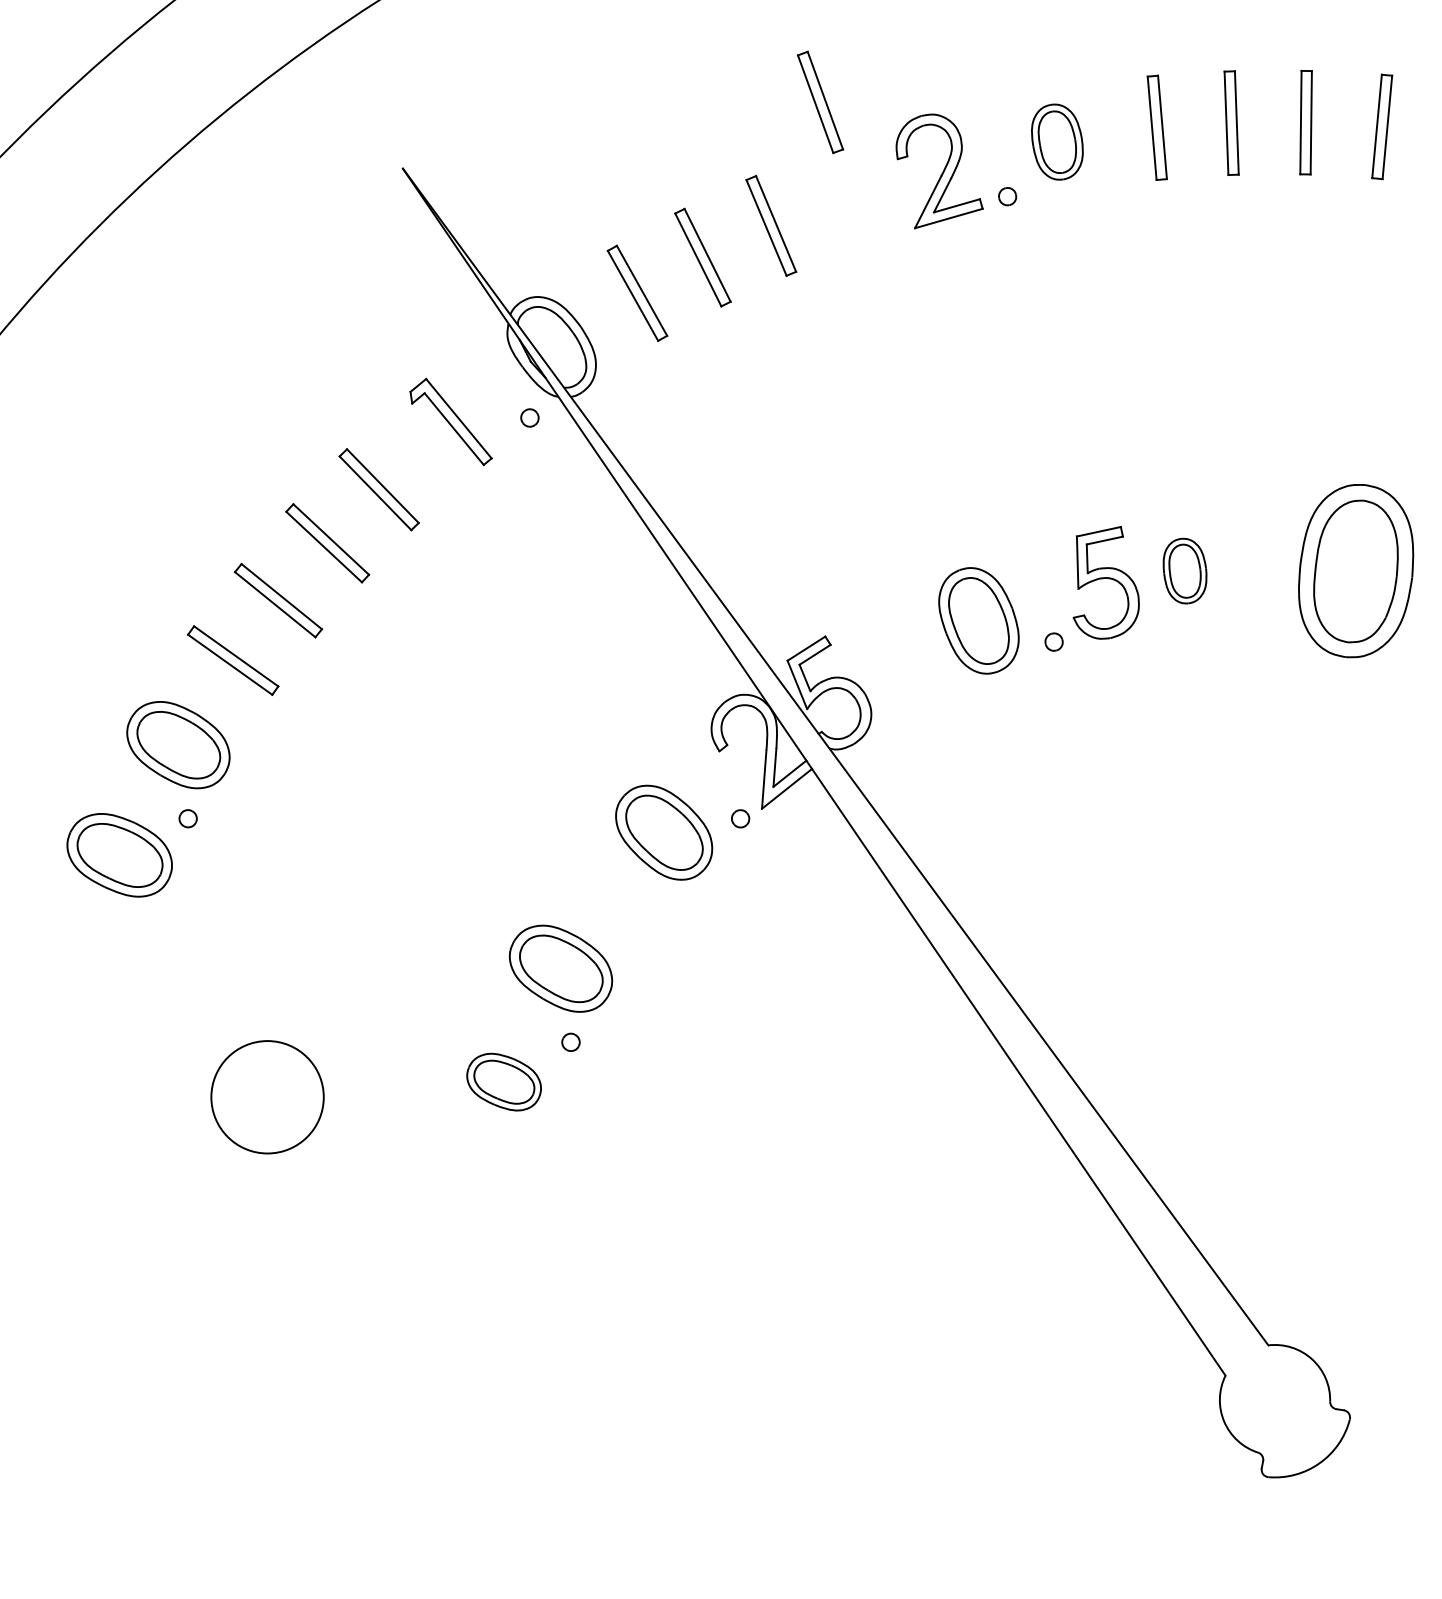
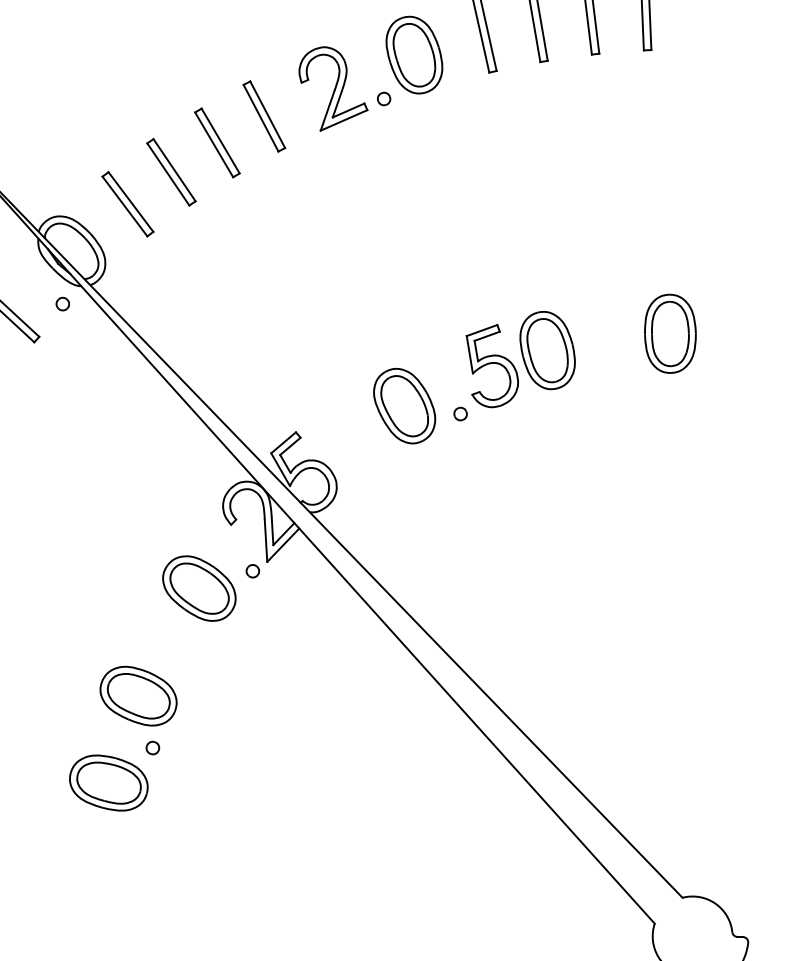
part: (820, 102) -> (264, 116), moved
part: (1057, 141) -> (414, 54), size x1.43
part: (1184, 570) -> (547, 350), size x1.67
part: (1355, 570) -> (669, 333), size x0.62
part: (503, 1081) -> (108, 782), size x1.43

